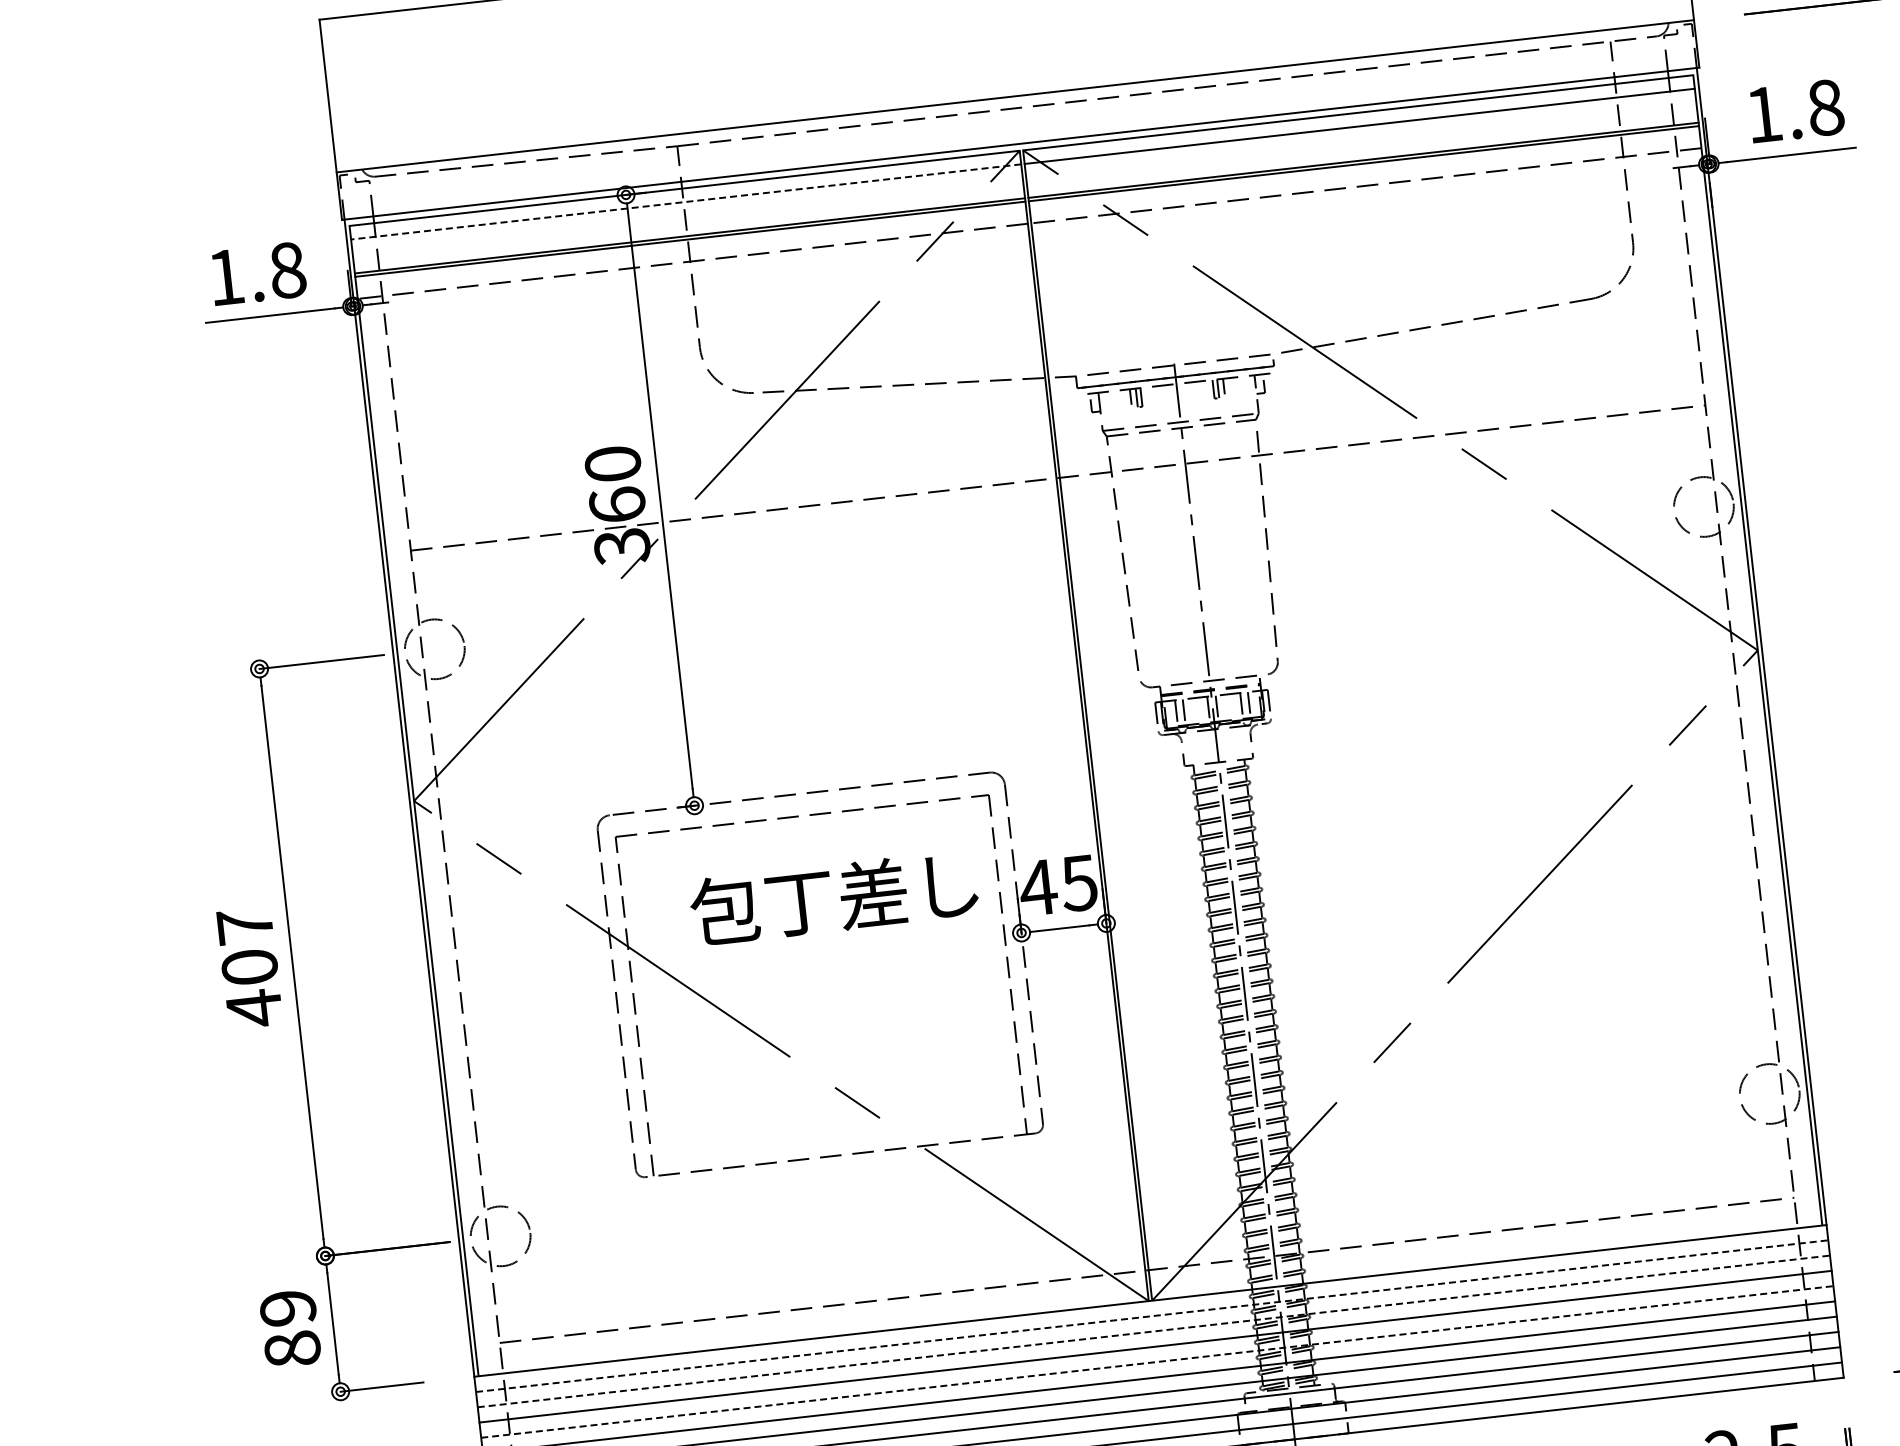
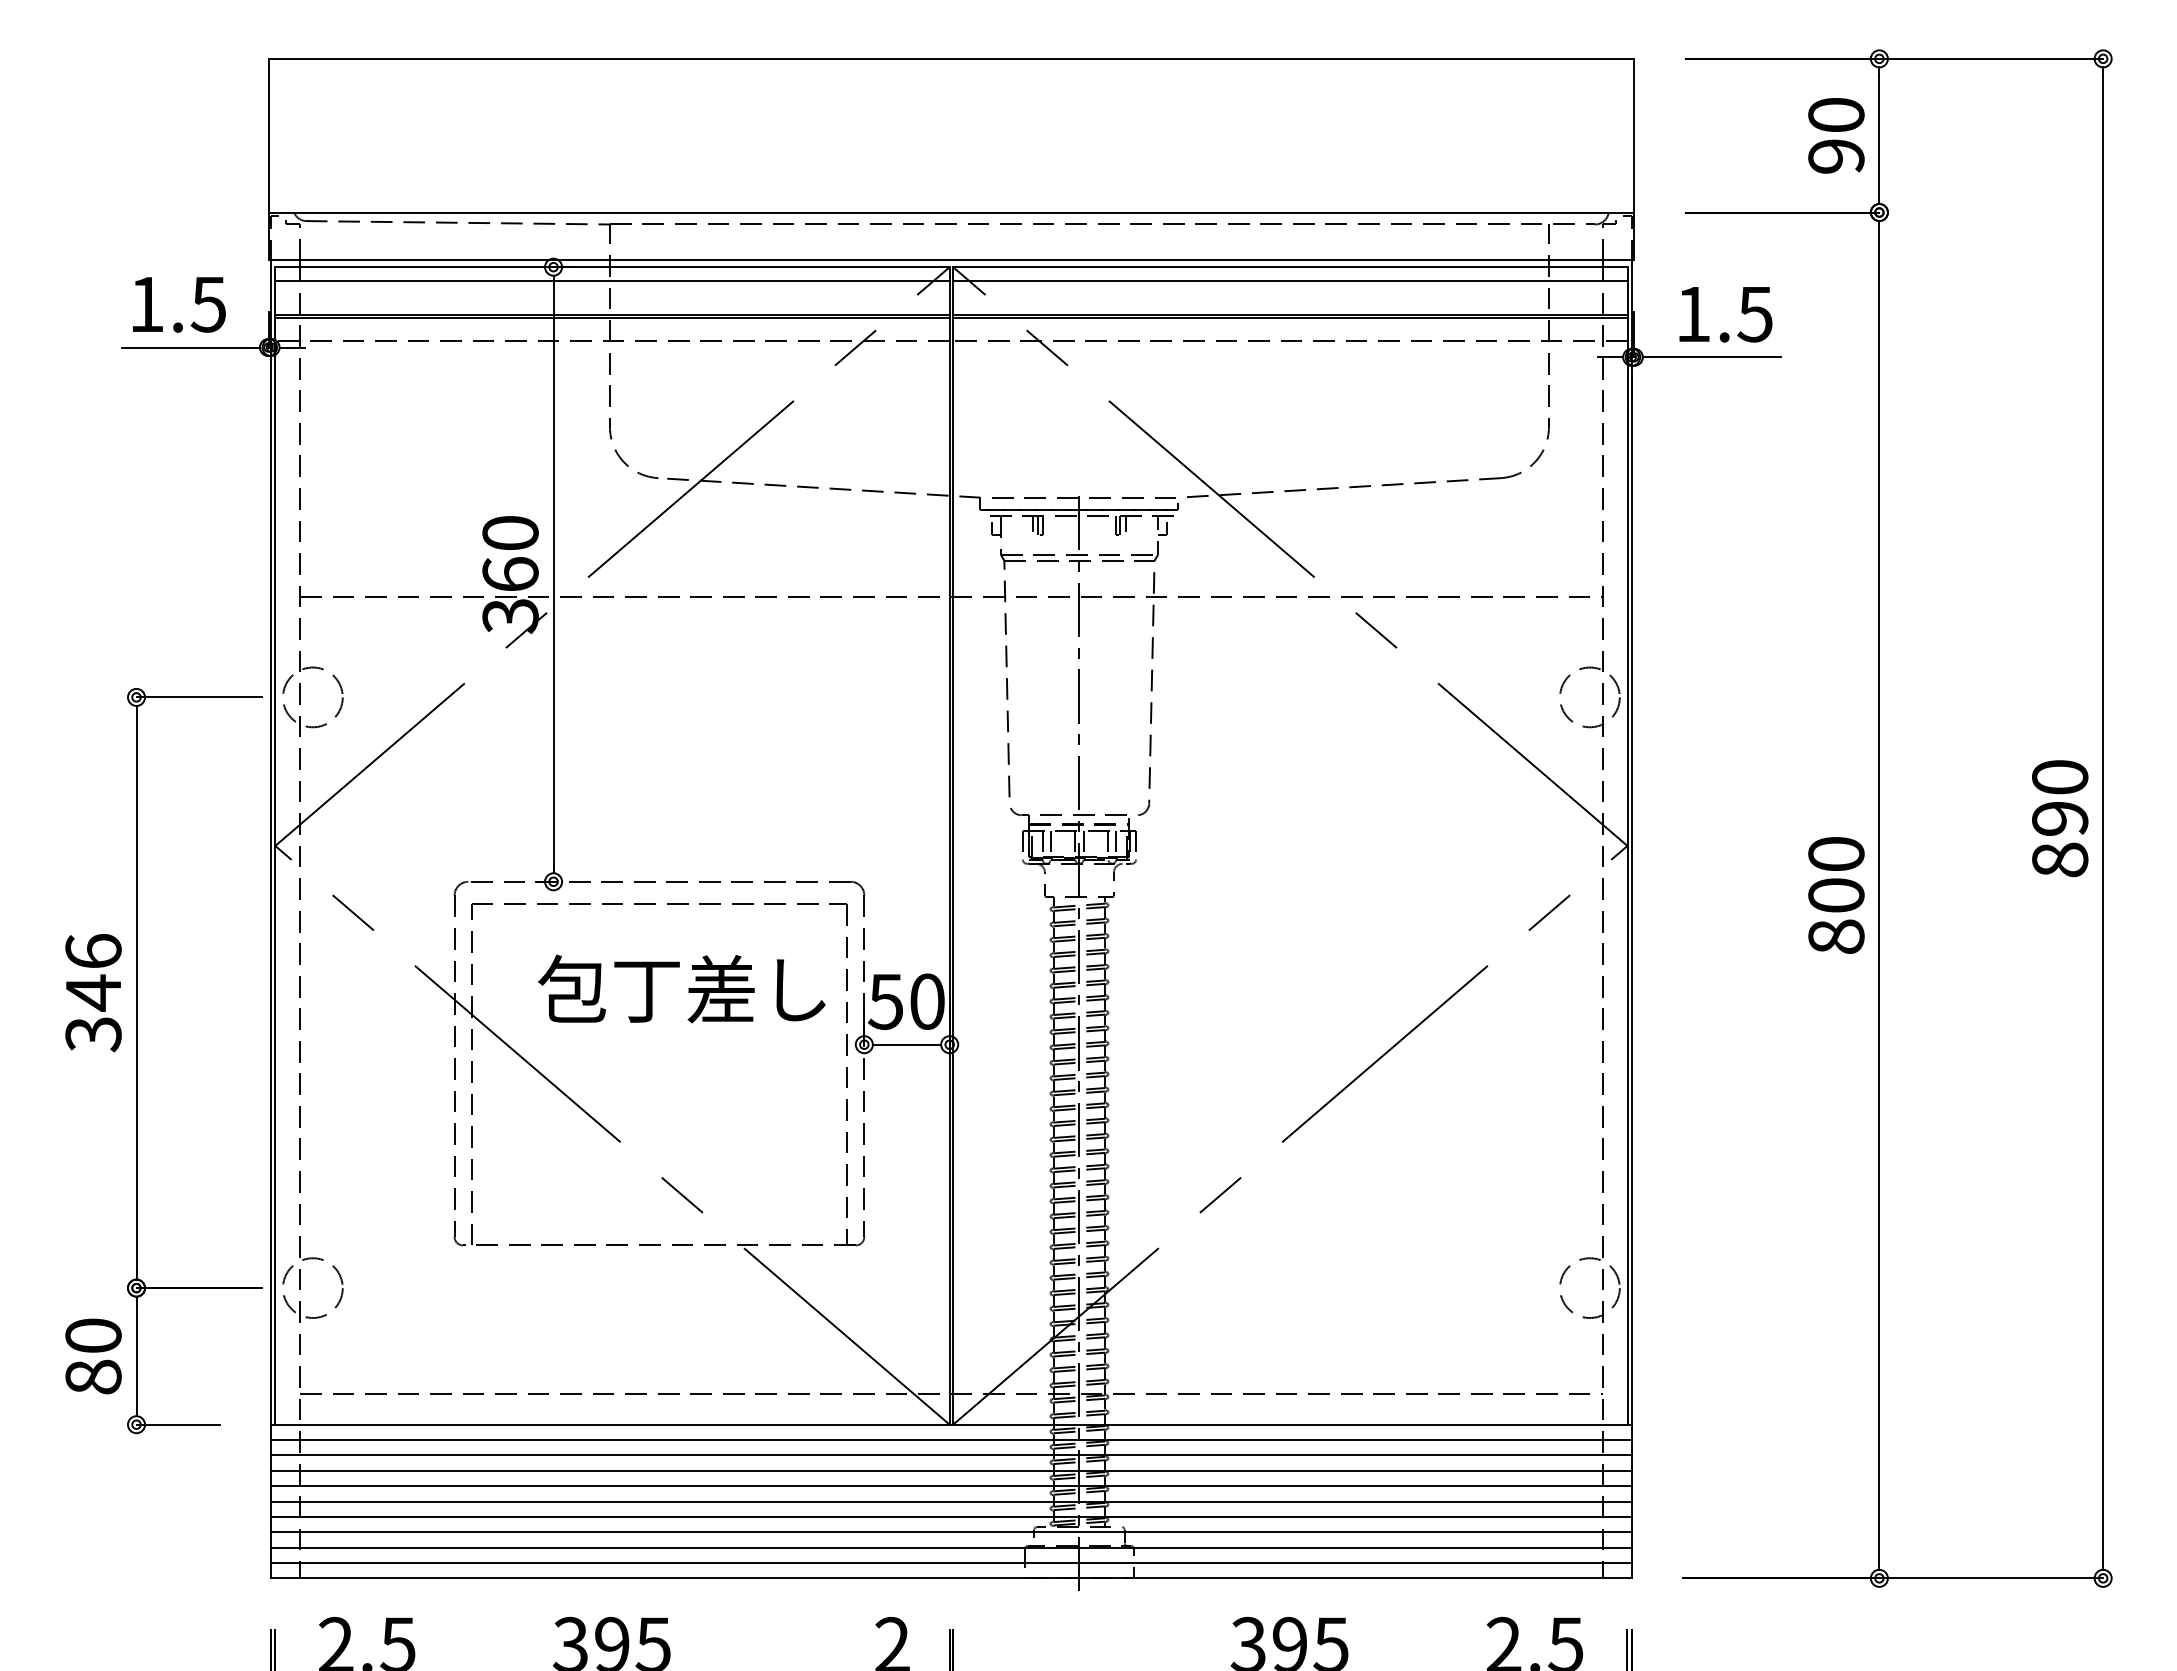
text: (1824, 108) -> (1754, 314), 1.8 -> 1.5
line: (686, 201) -> (612, 280), dashed -> solid
text: (287, 270) -> (208, 304), 1.8 -> 1.5
text: (1057, 885) -> (905, 1001), 45 -> 50
text: (249, 968) -> (93, 993), 407 -> 346
text: (287, 1307) -> (93, 1335), 89 -> 80
line: (1152, 1316) -> (951, 1440), dashed -> solid
line: (1153, 1331) -> (951, 1455), dashed -> solid
line: (1157, 1362) -> (951, 1486), dashed -> solid

